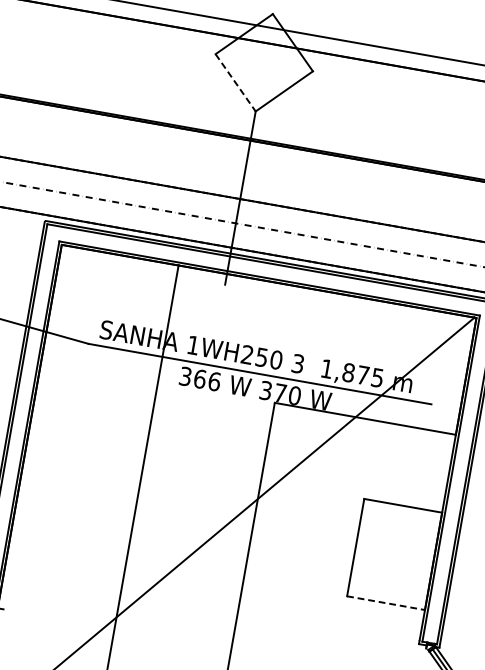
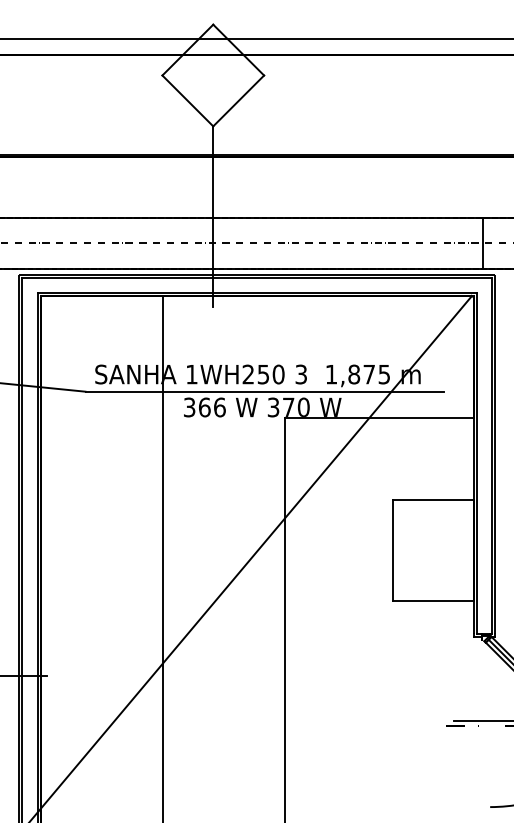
line: (235, 82) -> (187, 100), dashed -> solid
line: (386, 603) -> (433, 601), dashed -> solid

